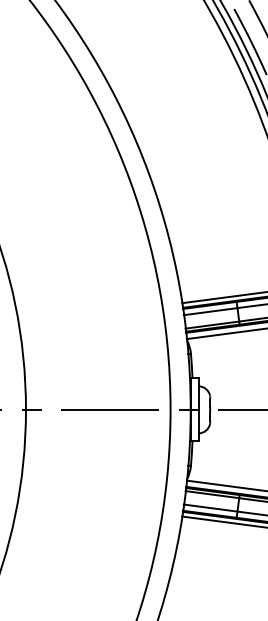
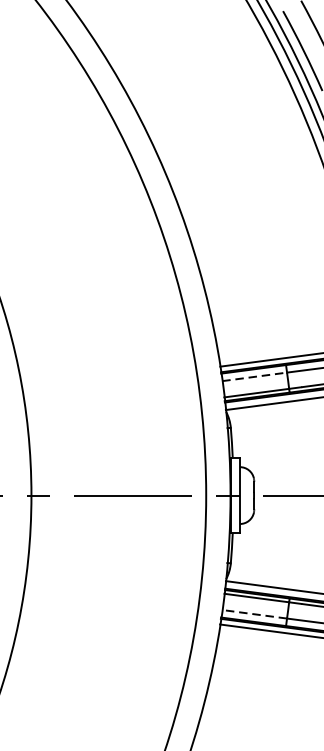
line: (211, 311) -> (255, 376), solid -> dashed
line: (210, 508) -> (254, 614), solid -> dashed

